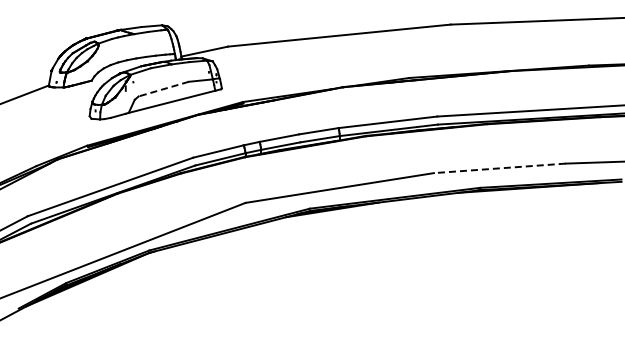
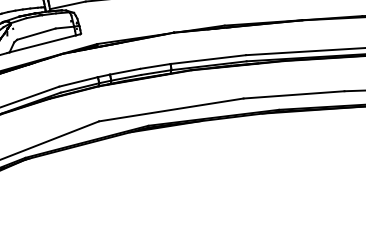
line: (163, 89) -> (36, 34), dashed -> solid
line: (499, 168) -> (293, 94), dashed -> solid

